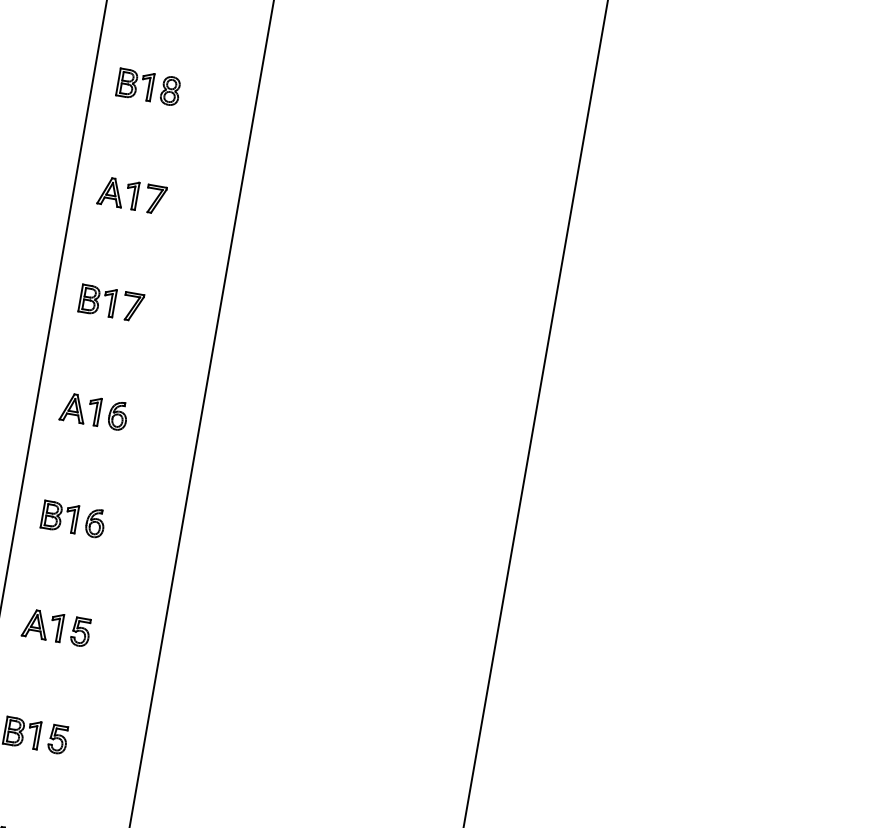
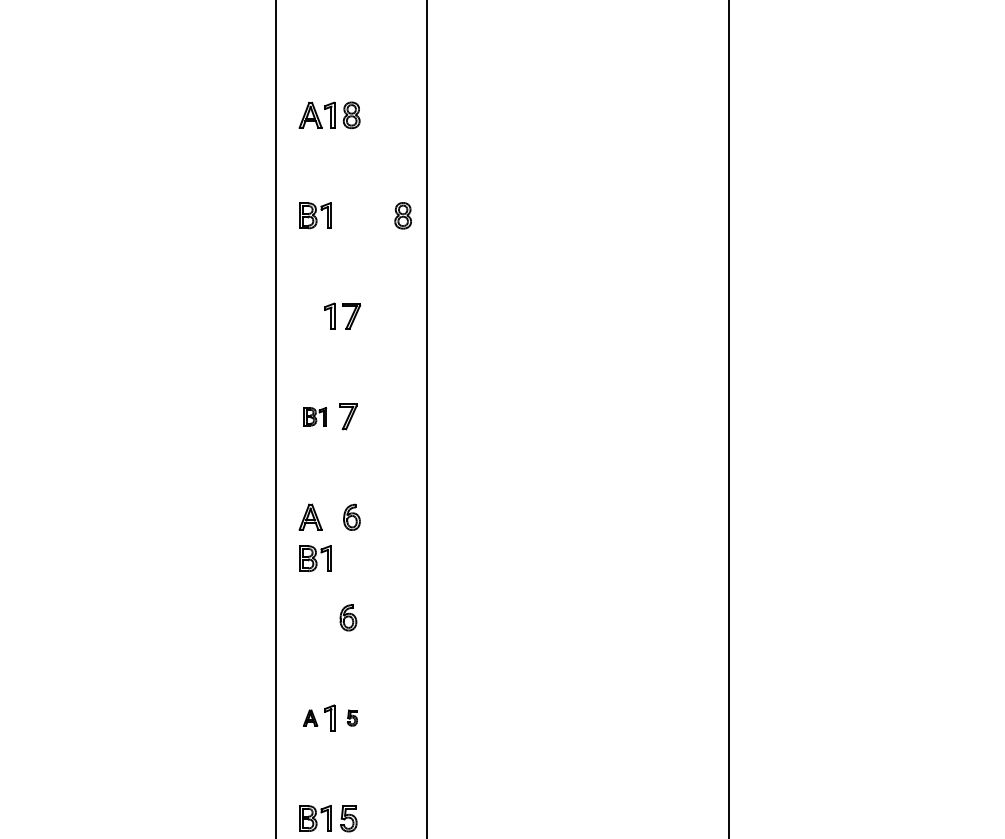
part: (169, 90) -> (402, 215), moved
part: (111, 191) -> (310, 315), removed
part: (97, 300) -> (315, 416), size x0.7
part: (94, 410) -> (329, 516), removed
part: (60, 516) -> (315, 558), moved
part: (35, 623) -> (310, 717), size x0.6
part: (81, 631) -> (352, 717), size x0.6

